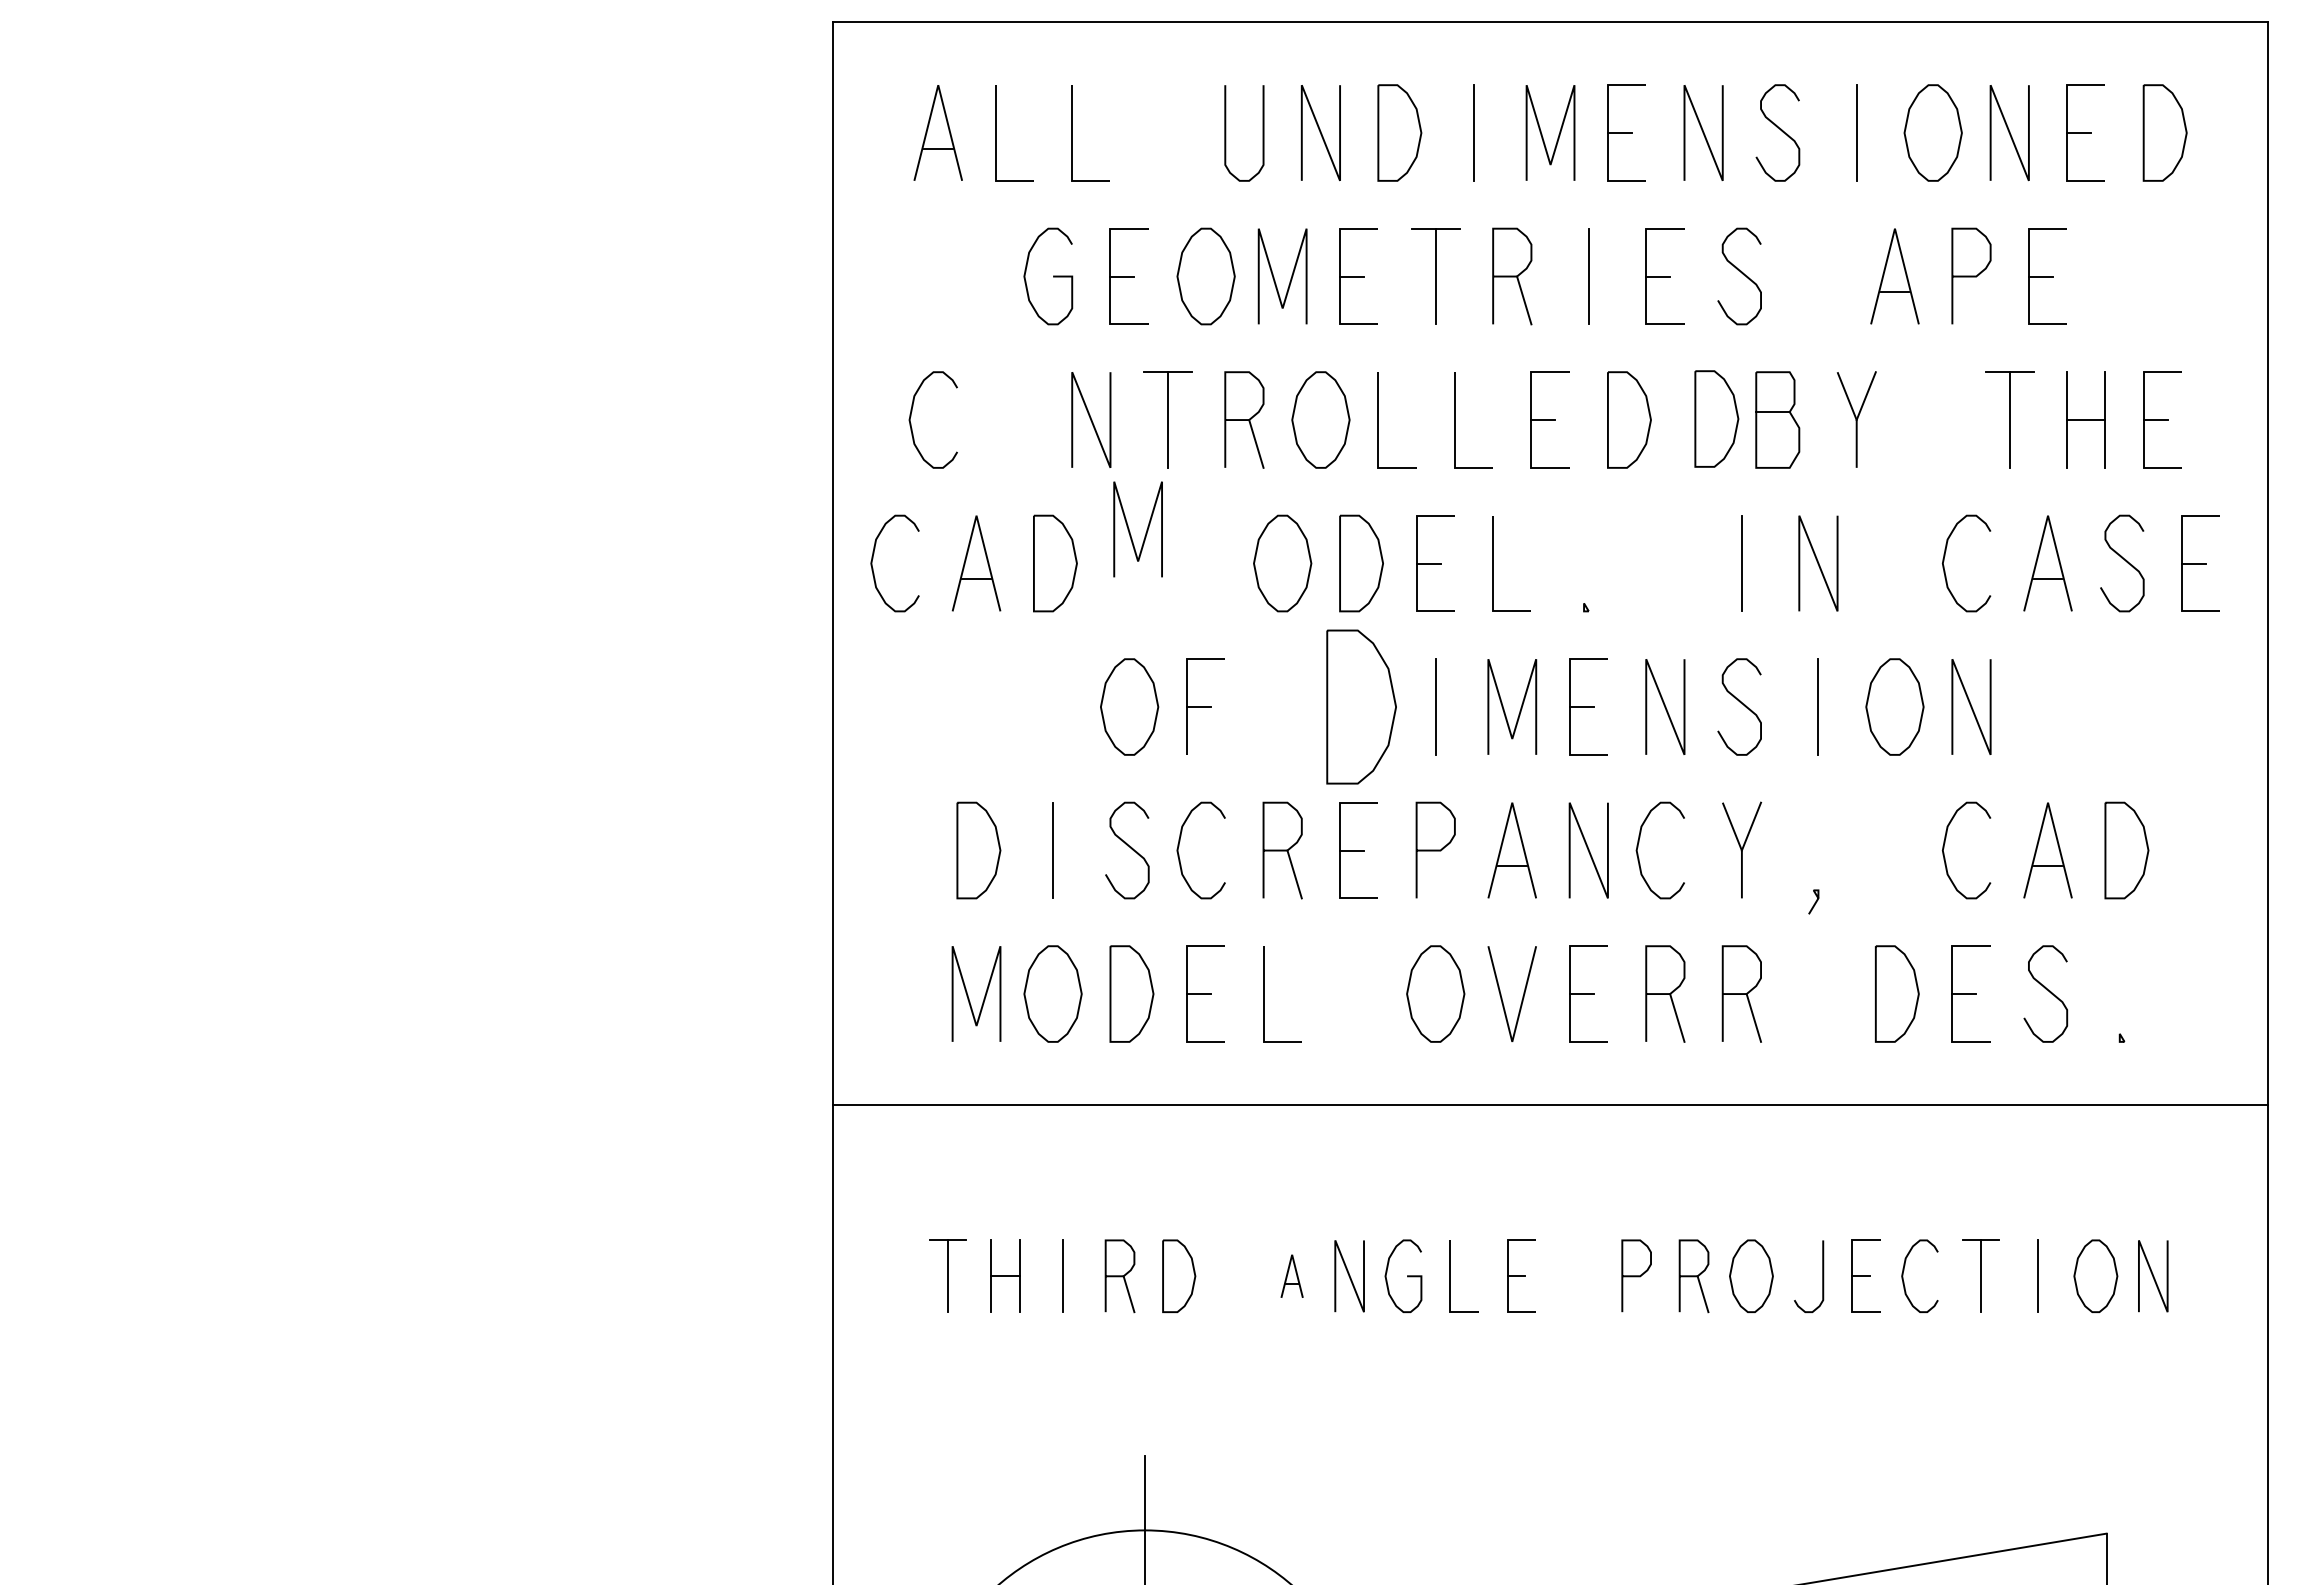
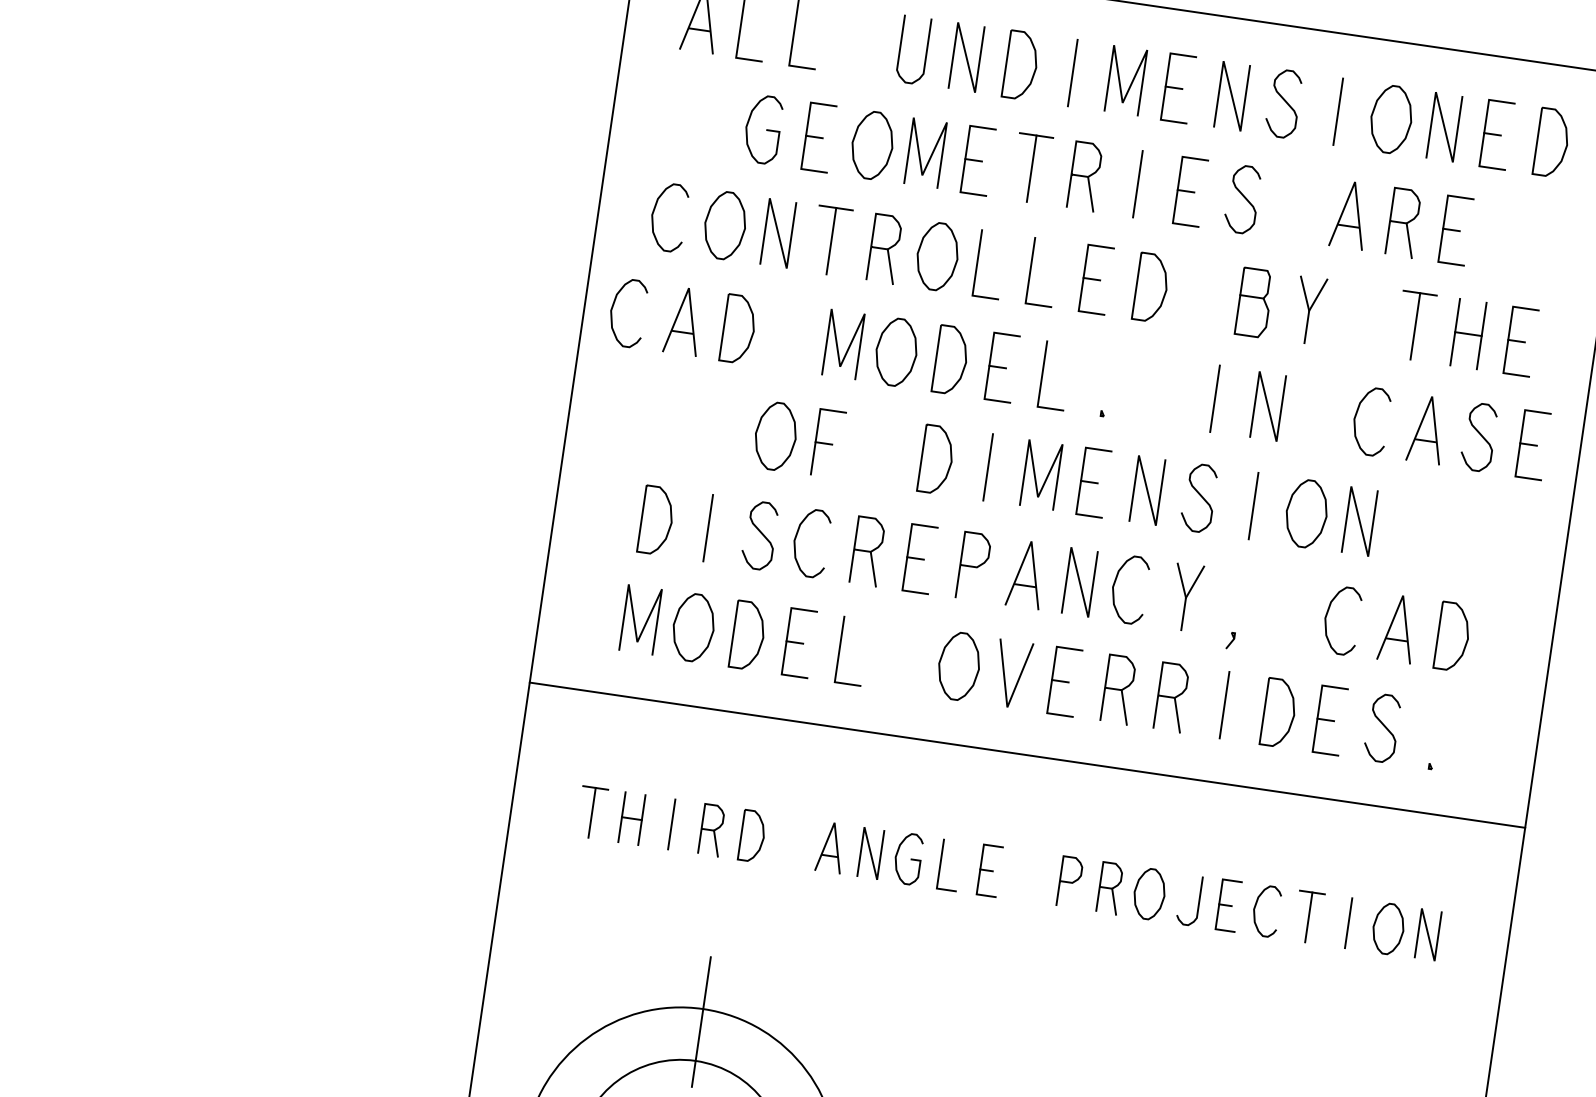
line: (1983, 300) -> (1409, 240), added
part: (1716, 418) -> (1212, 295), removed
part: (1014, 419) -> (725, 225), added
line: (1130, 531) -> (837, 345), moved
part: (1361, 706) -> (936, 459), size x0.62
line: (1818, 993) -> (1224, 704), added
part: (1291, 1276) -> (830, 847), size x1.67

